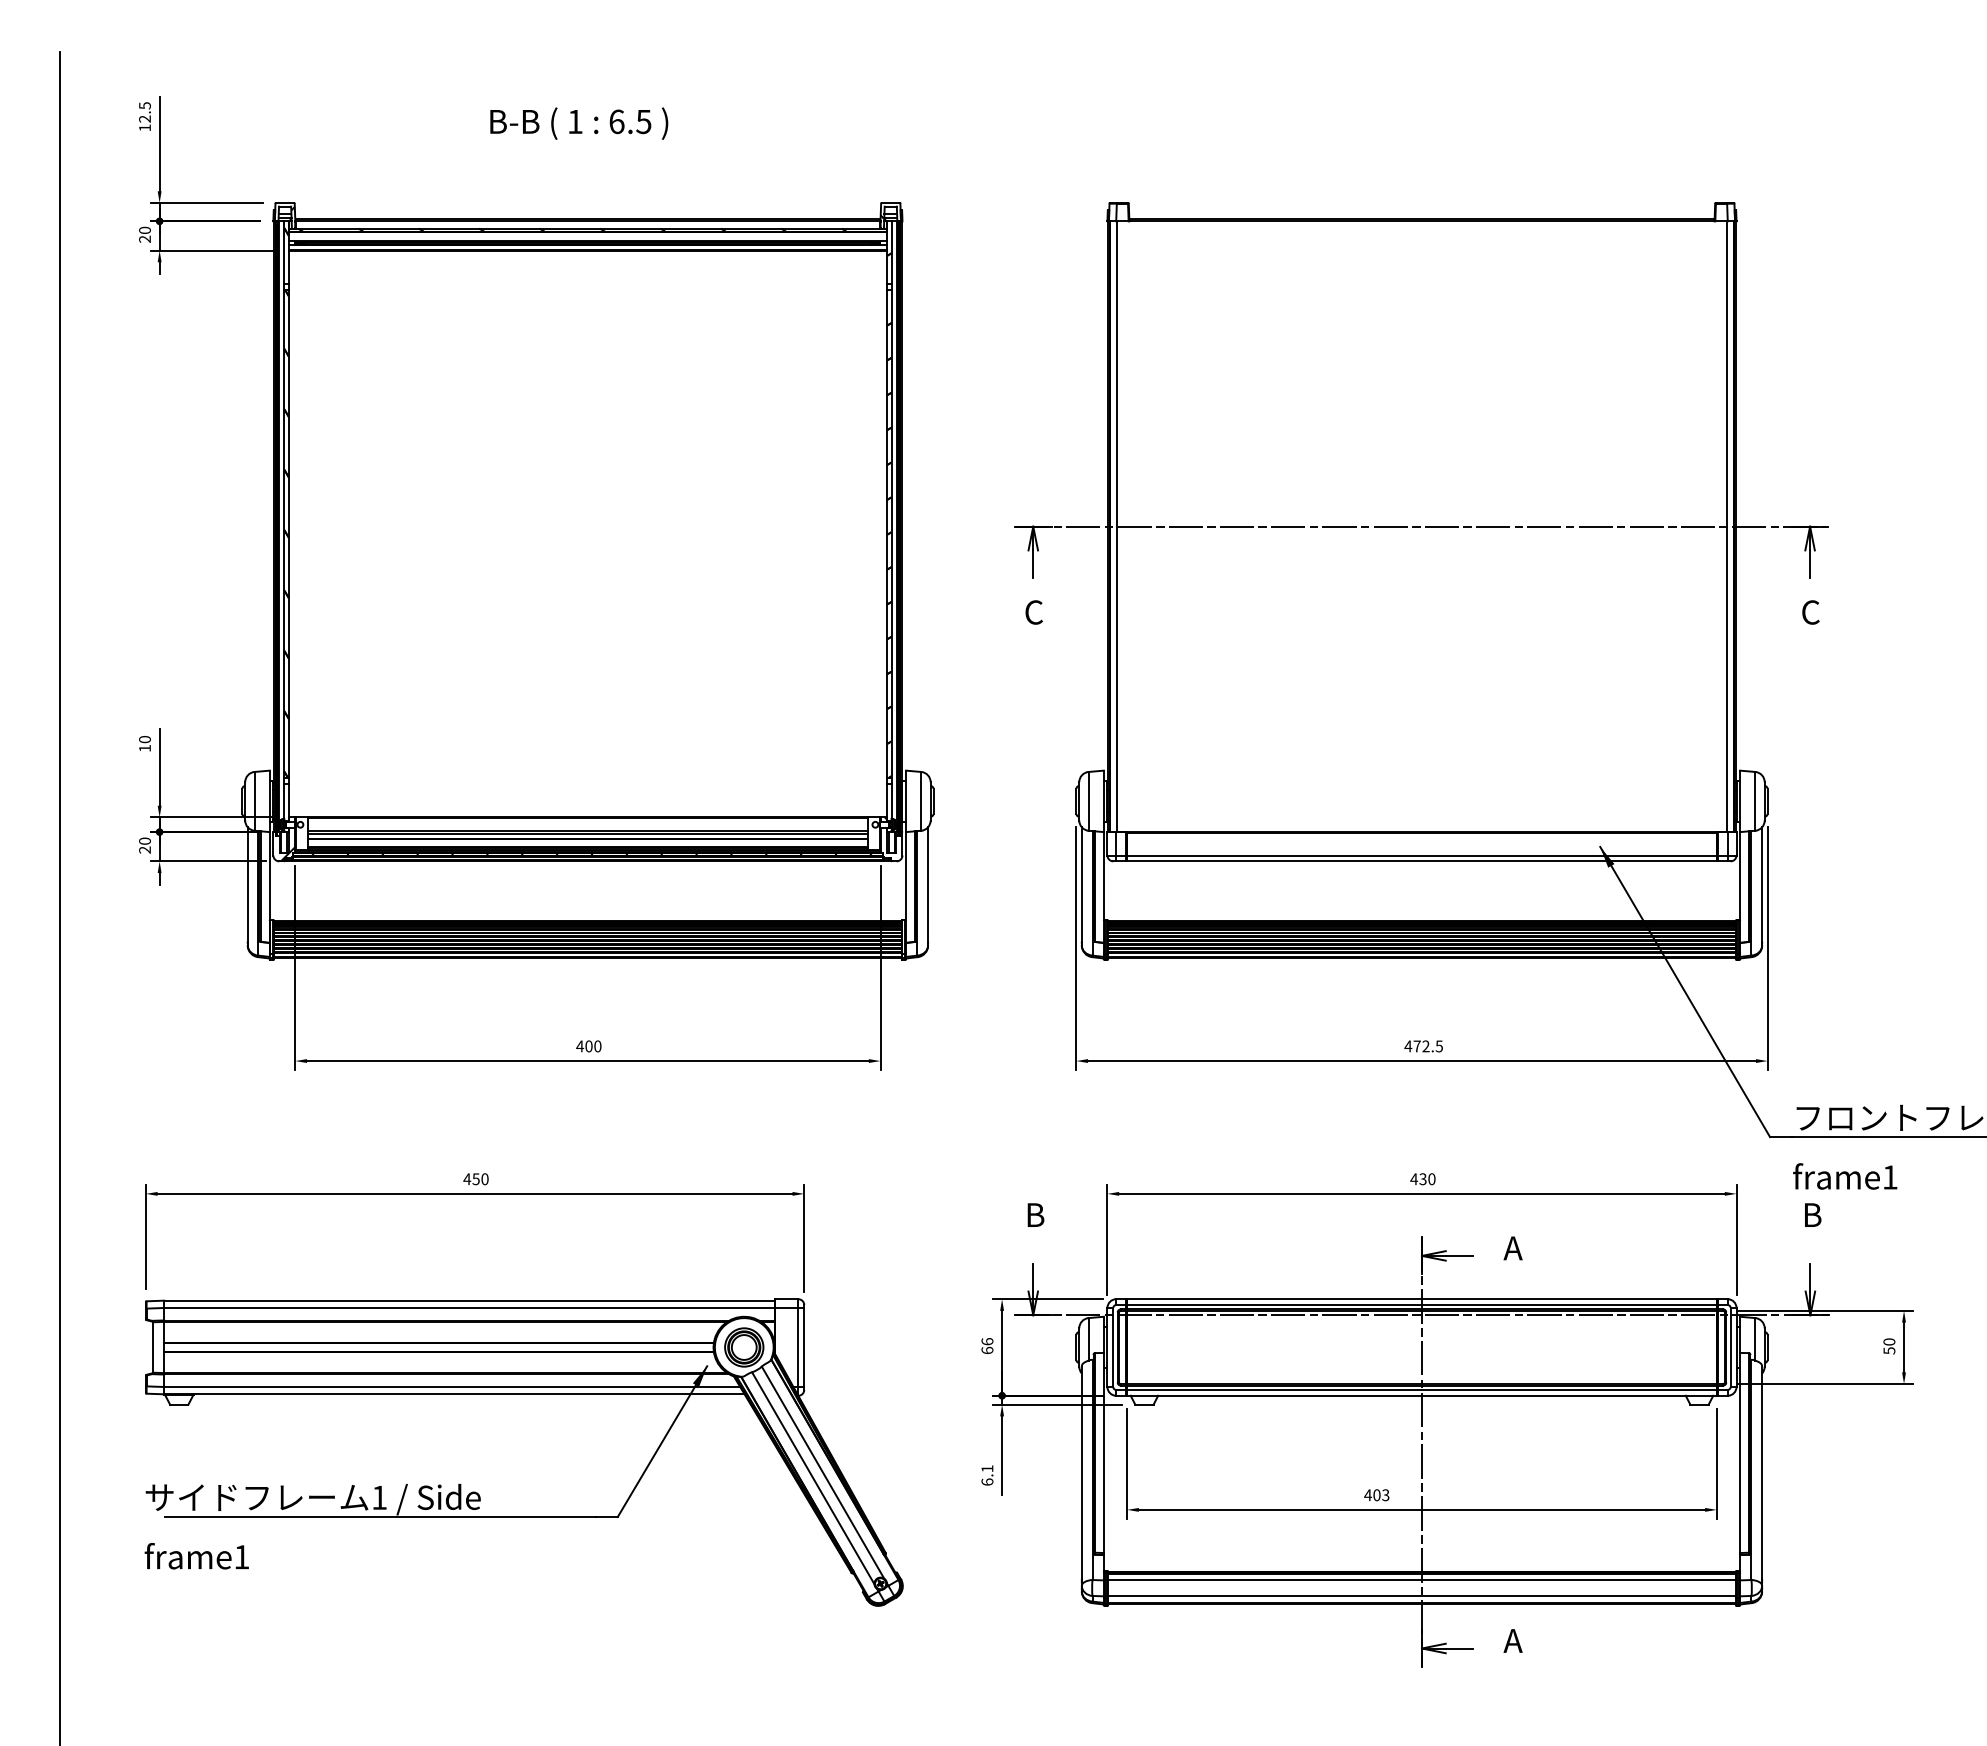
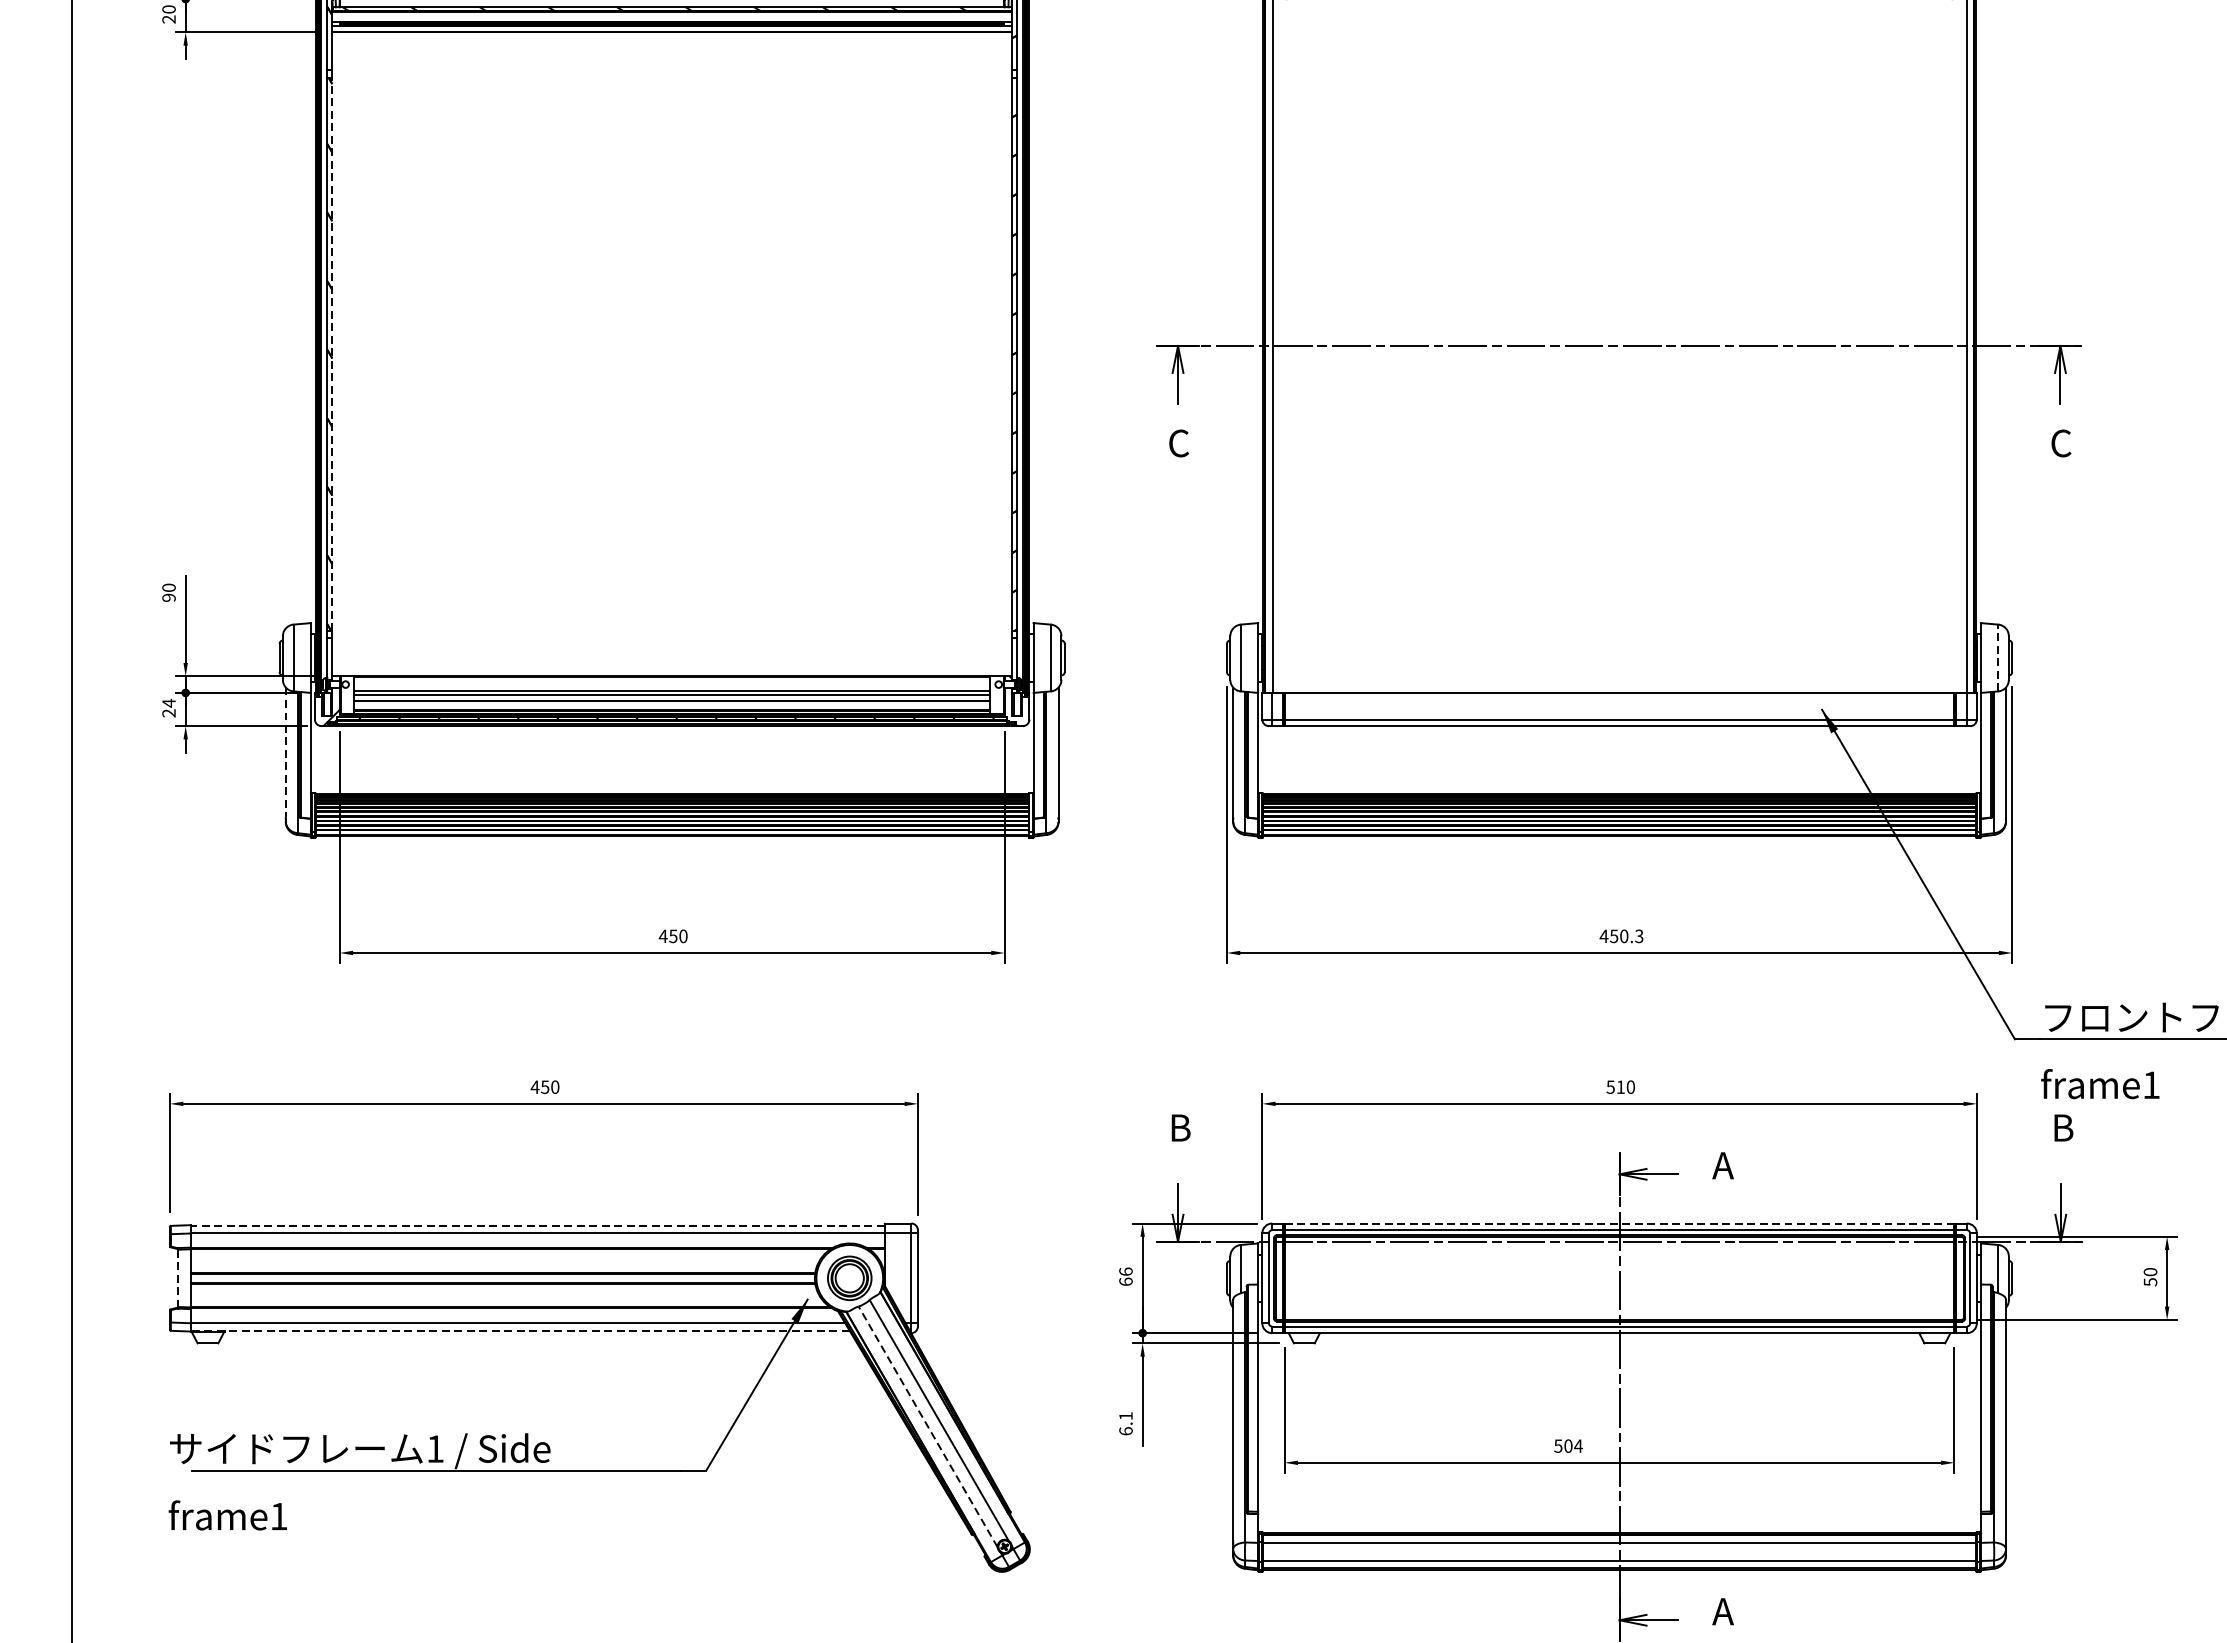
line: (288, 534) -> (332, 354), solid -> dashed
text: (144, 748) -> (168, 597), 10 -> 90
line: (1755, 800) -> (1998, 657), solid -> dashed
text: (144, 841) -> (168, 703), 20 -> 24
line: (247, 884) -> (285, 752), solid -> dashed
text: (588, 1046) -> (672, 936), 400 -> 450
text: (1427, 1046) -> (1625, 936), 472.5 -> 450.3
text: (1418, 1179) -> (1615, 1087), 430 -> 510
line: (1421, 1299) -> (1619, 1223), solid -> dashed
line: (469, 1301) -> (537, 1226), solid -> dashed
line: (153, 1347) -> (178, 1278), solid -> dashed
line: (454, 1393) -> (520, 1330), solid -> dashed
line: (813, 1477) -> (928, 1426), solid -> dashed
text: (1376, 1495) -> (1567, 1446), 403 -> 504

